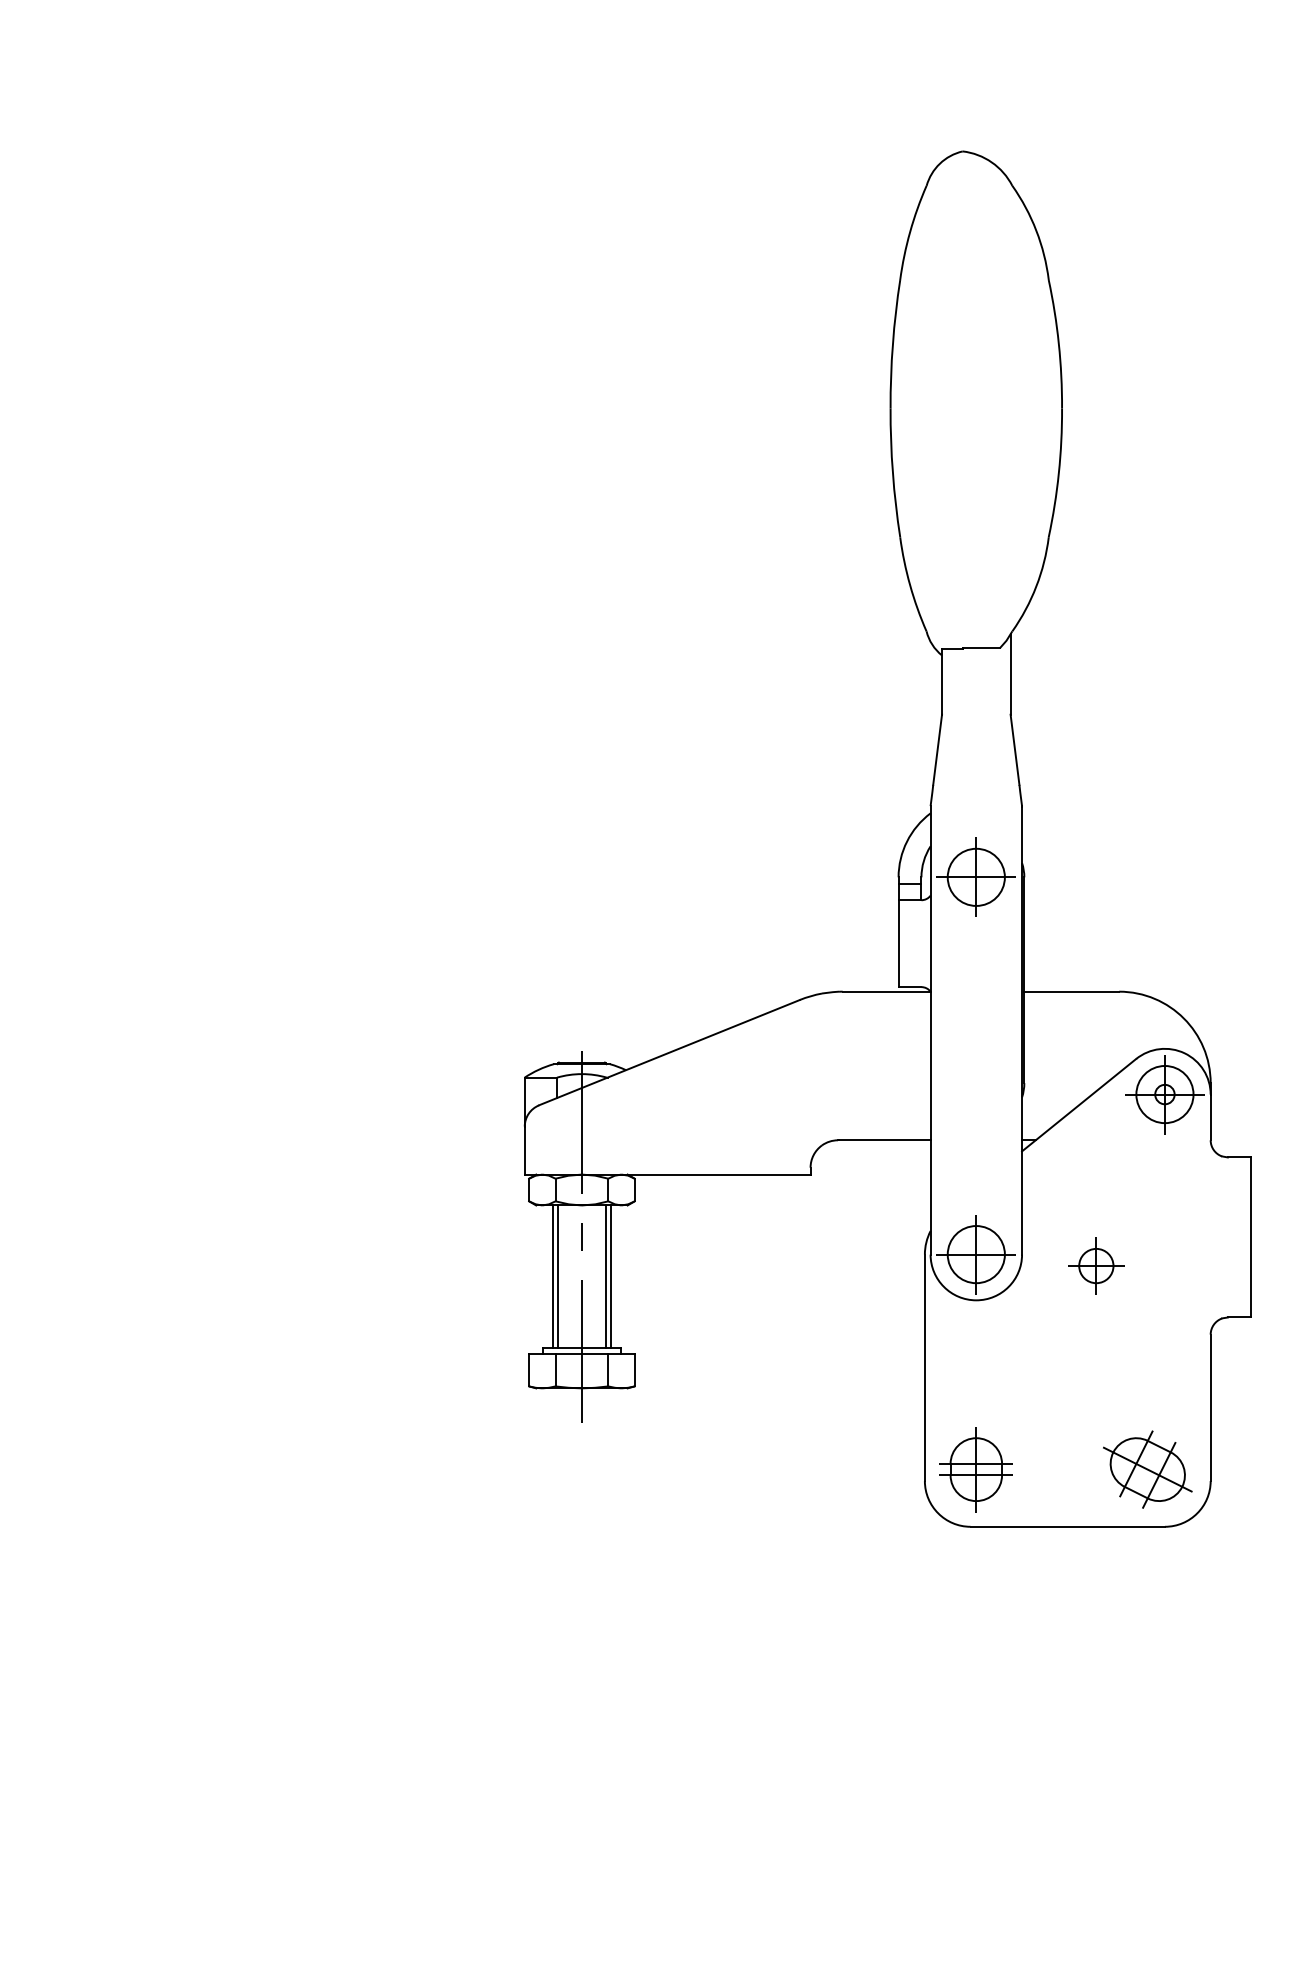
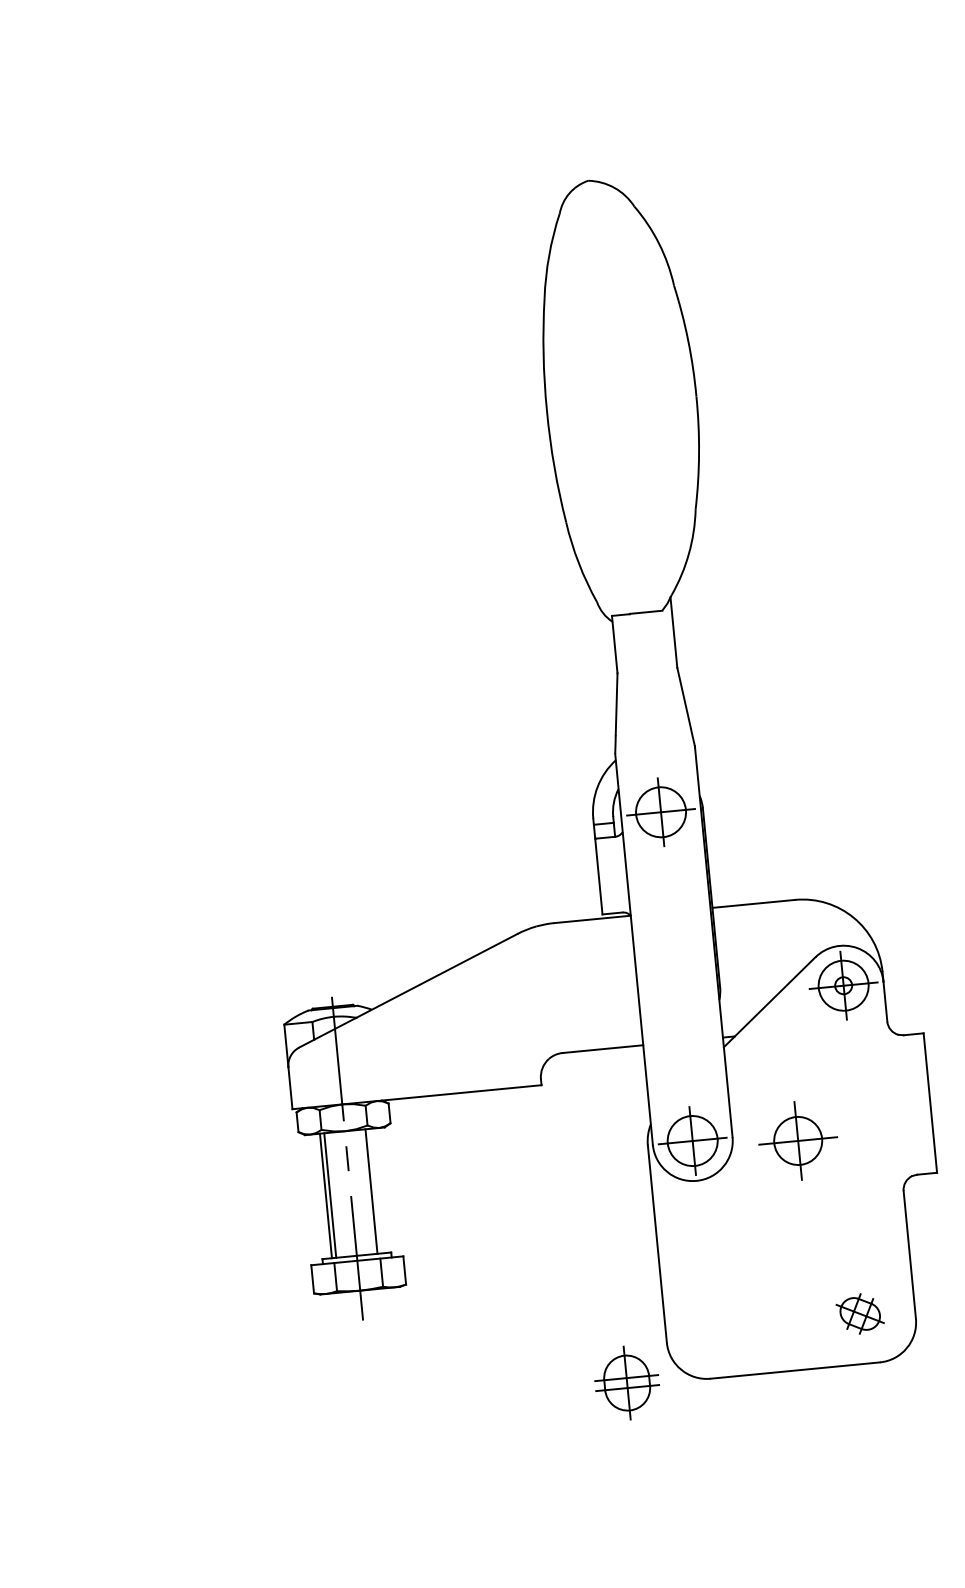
part: (1096, 1265) -> (798, 1140), size x1.6
line: (610, 1276) -> (375, 1190), removed
part: (975, 1469) -> (626, 1383), moved
part: (1147, 1469) -> (859, 1313), size x0.6

